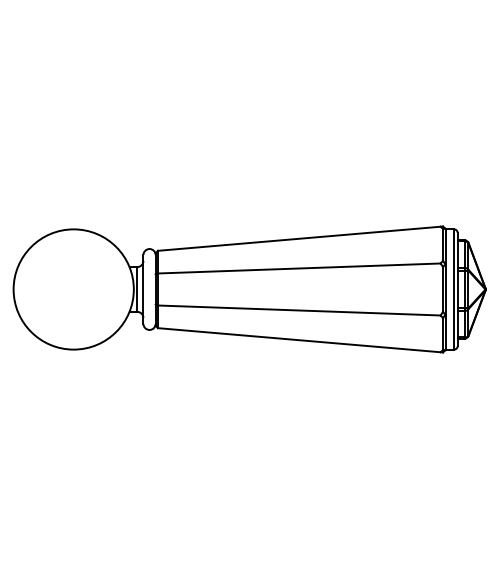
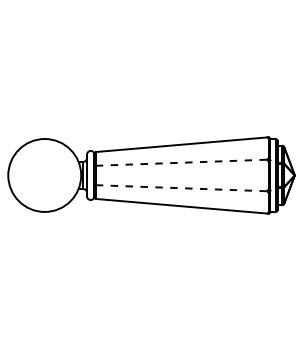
line: (299, 268) -> (181, 162), solid -> dashed
line: (299, 310) -> (181, 188), solid -> dashed

